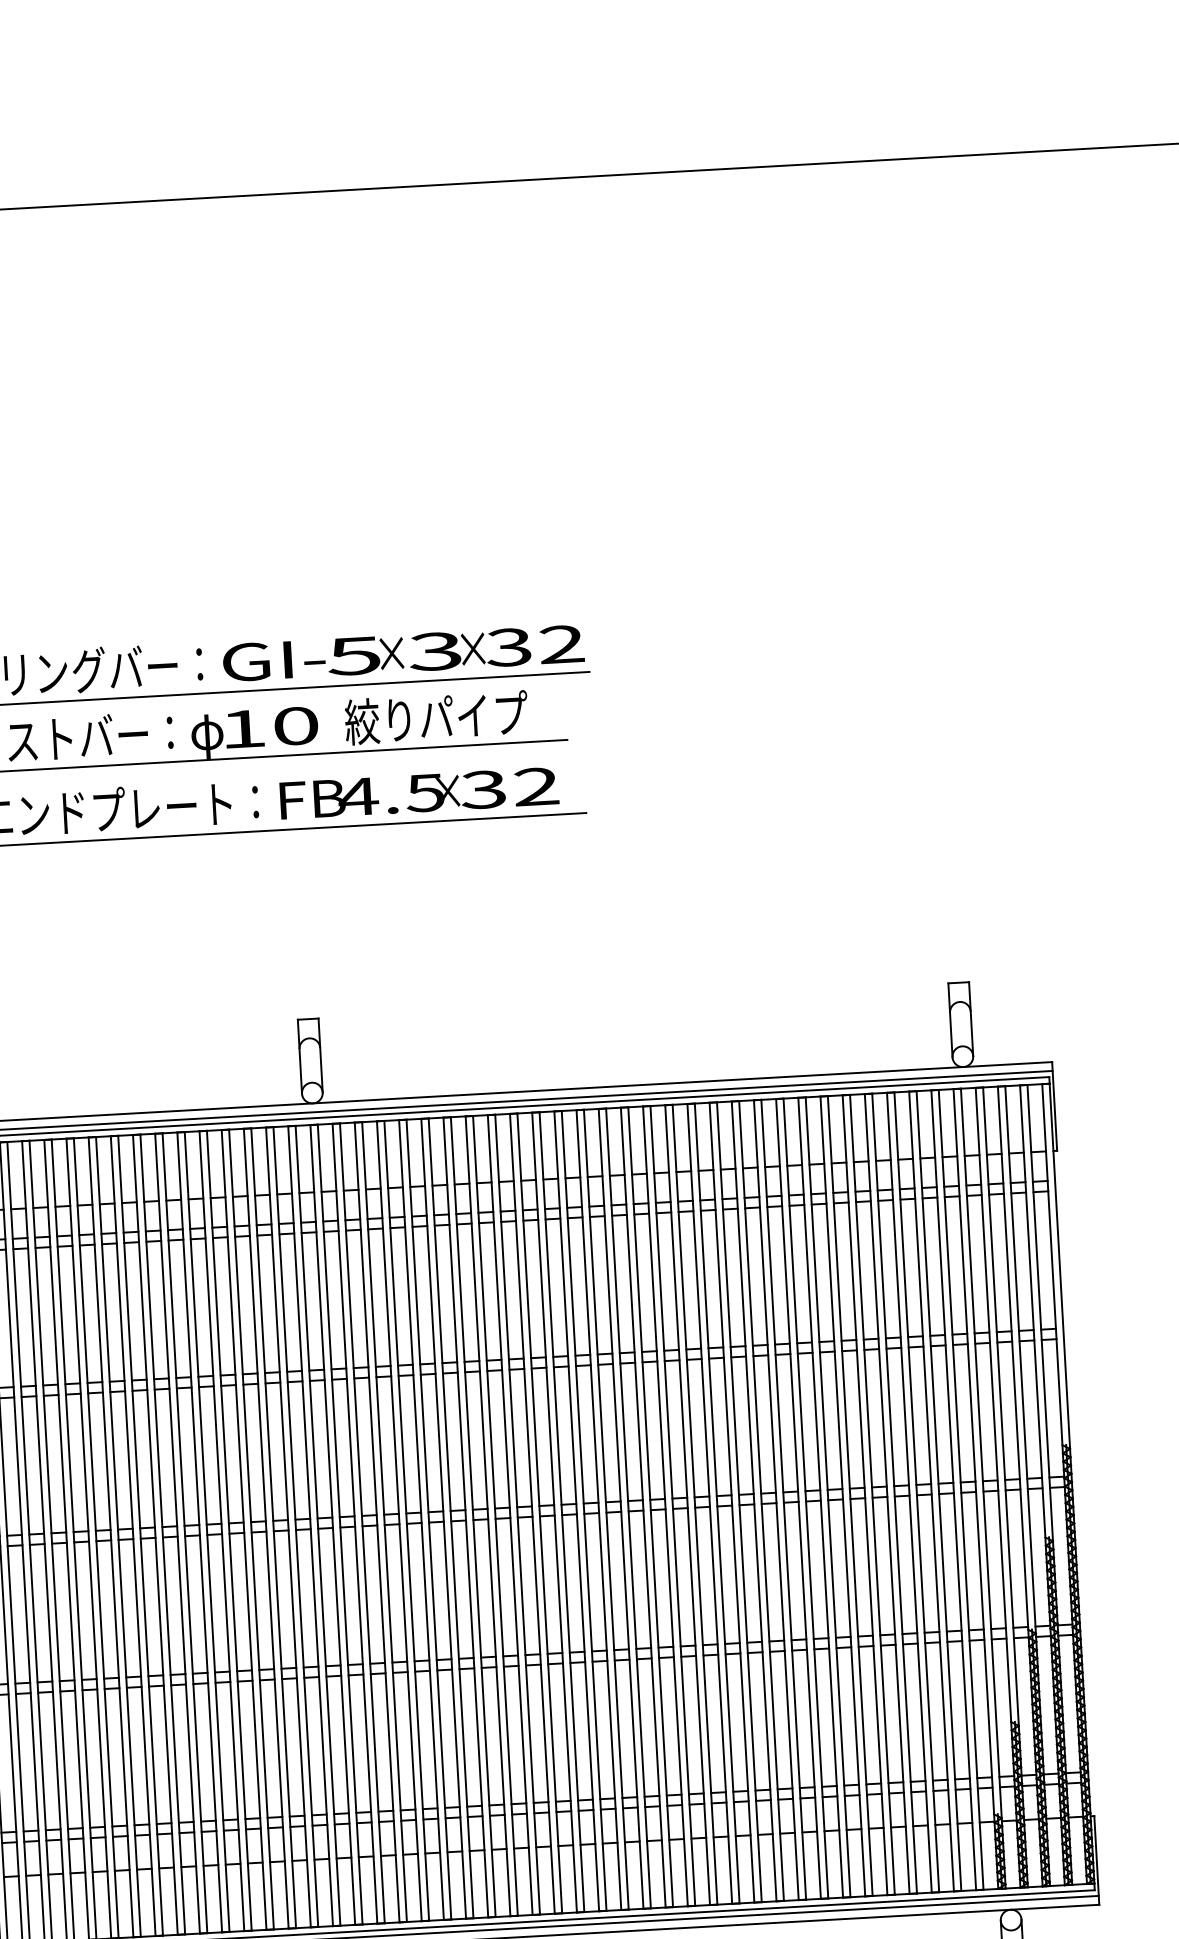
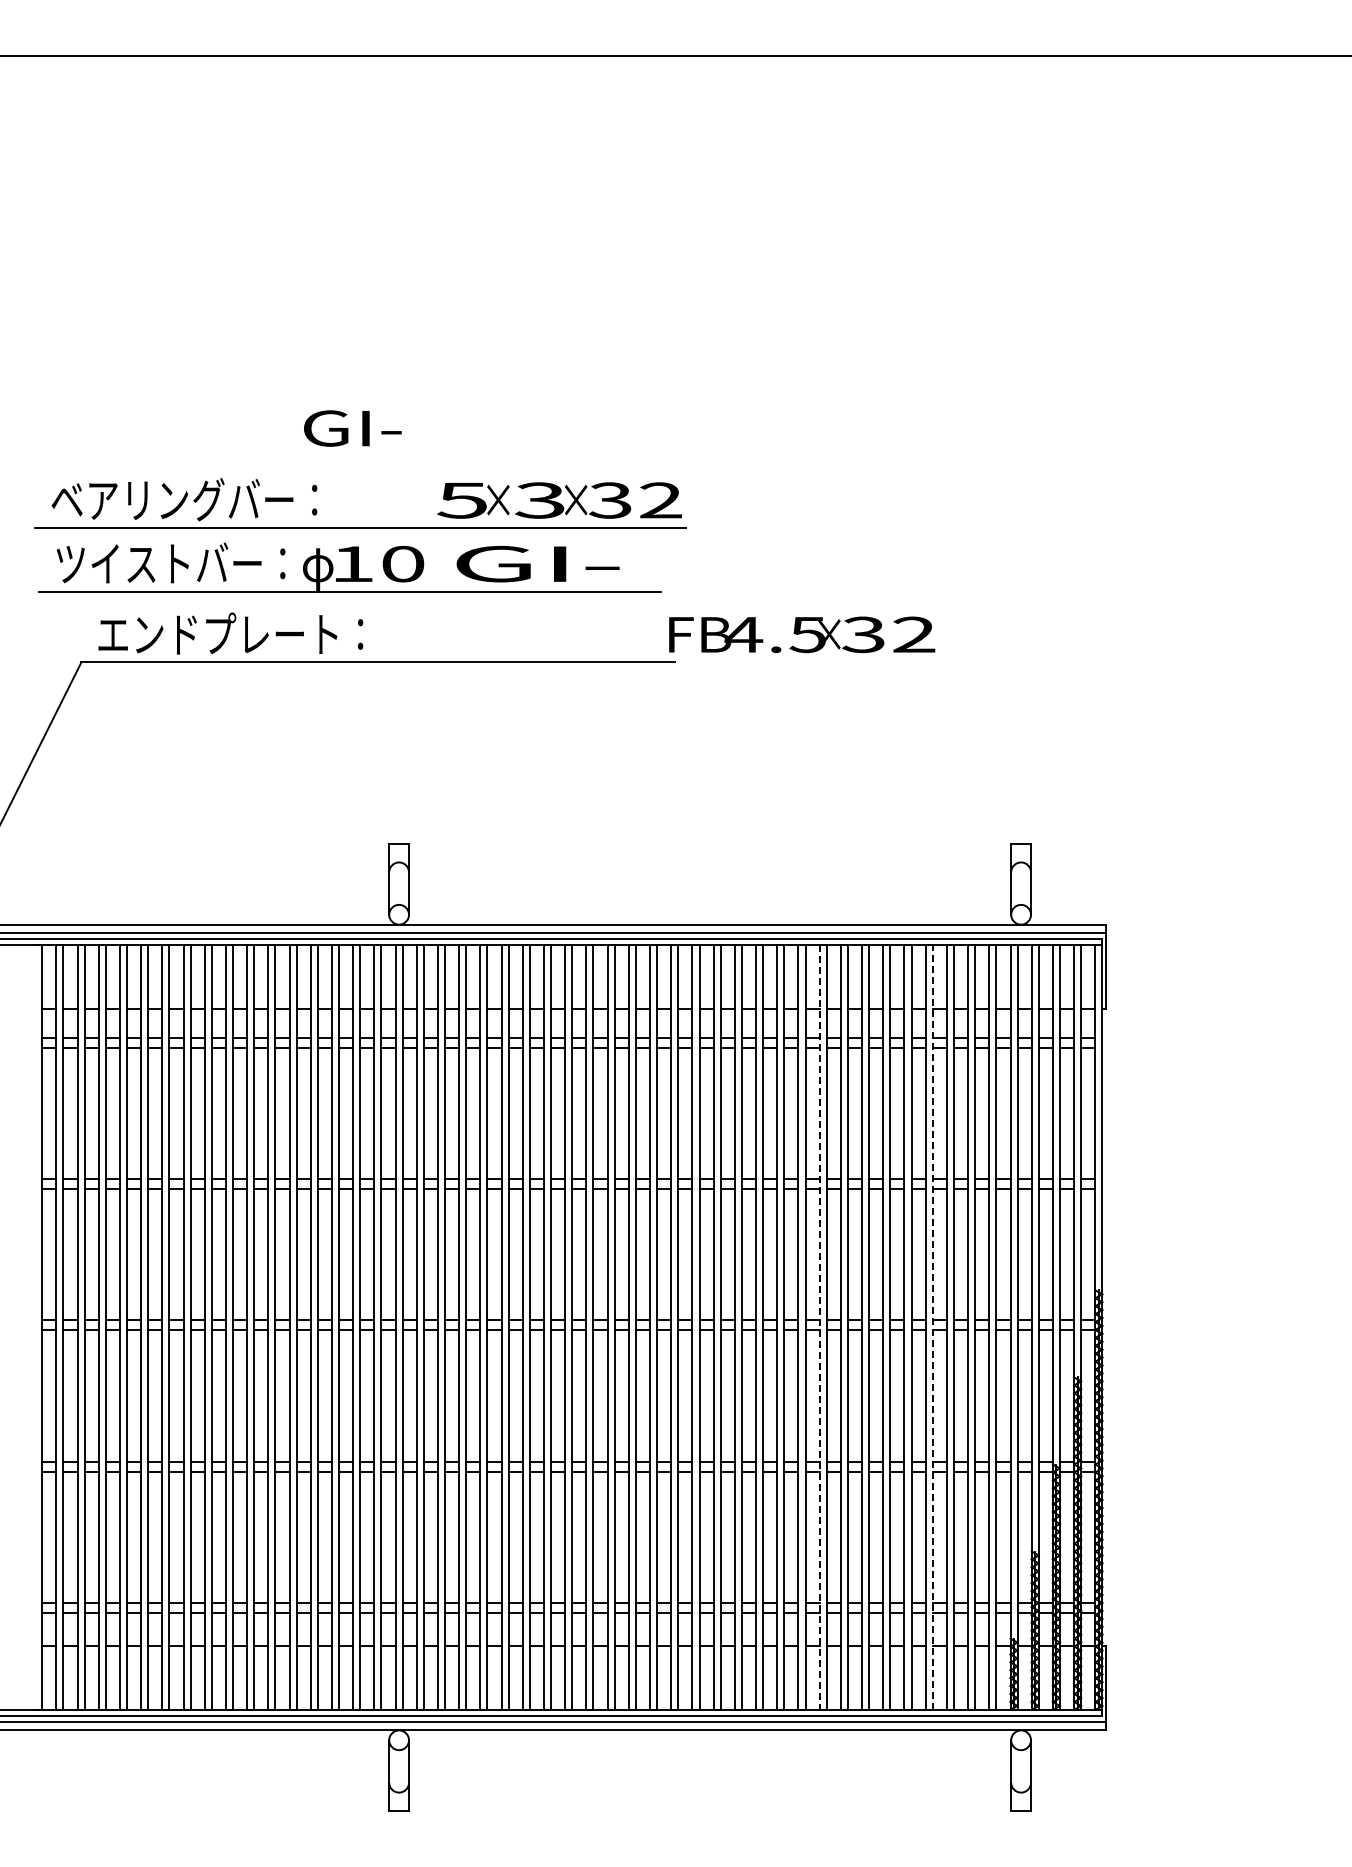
text: (273, 660) -> (352, 428), moved
text: (436, 717) -> (537, 563), 絞りパイプ -> GI-
text: (419, 793) -> (802, 634), moved
line: (894, 1493) -> (932, 1327), solid -> dashed
line: (776, 1501) -> (819, 1328), solid -> dashed

